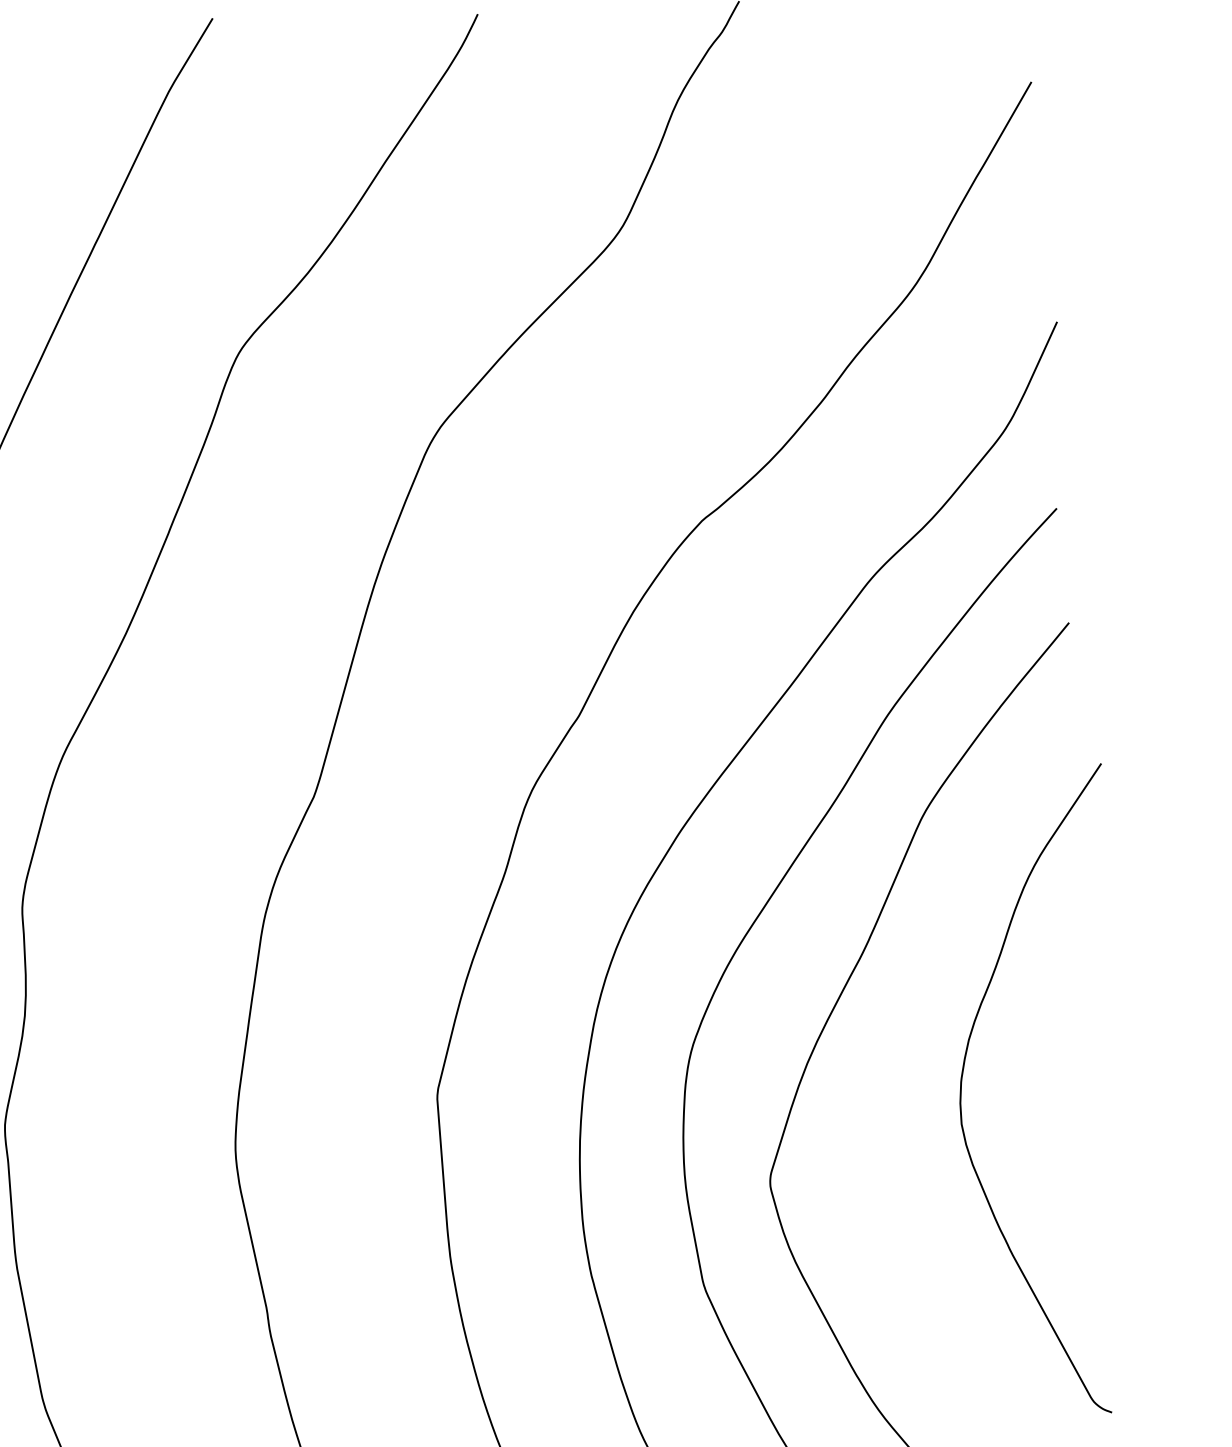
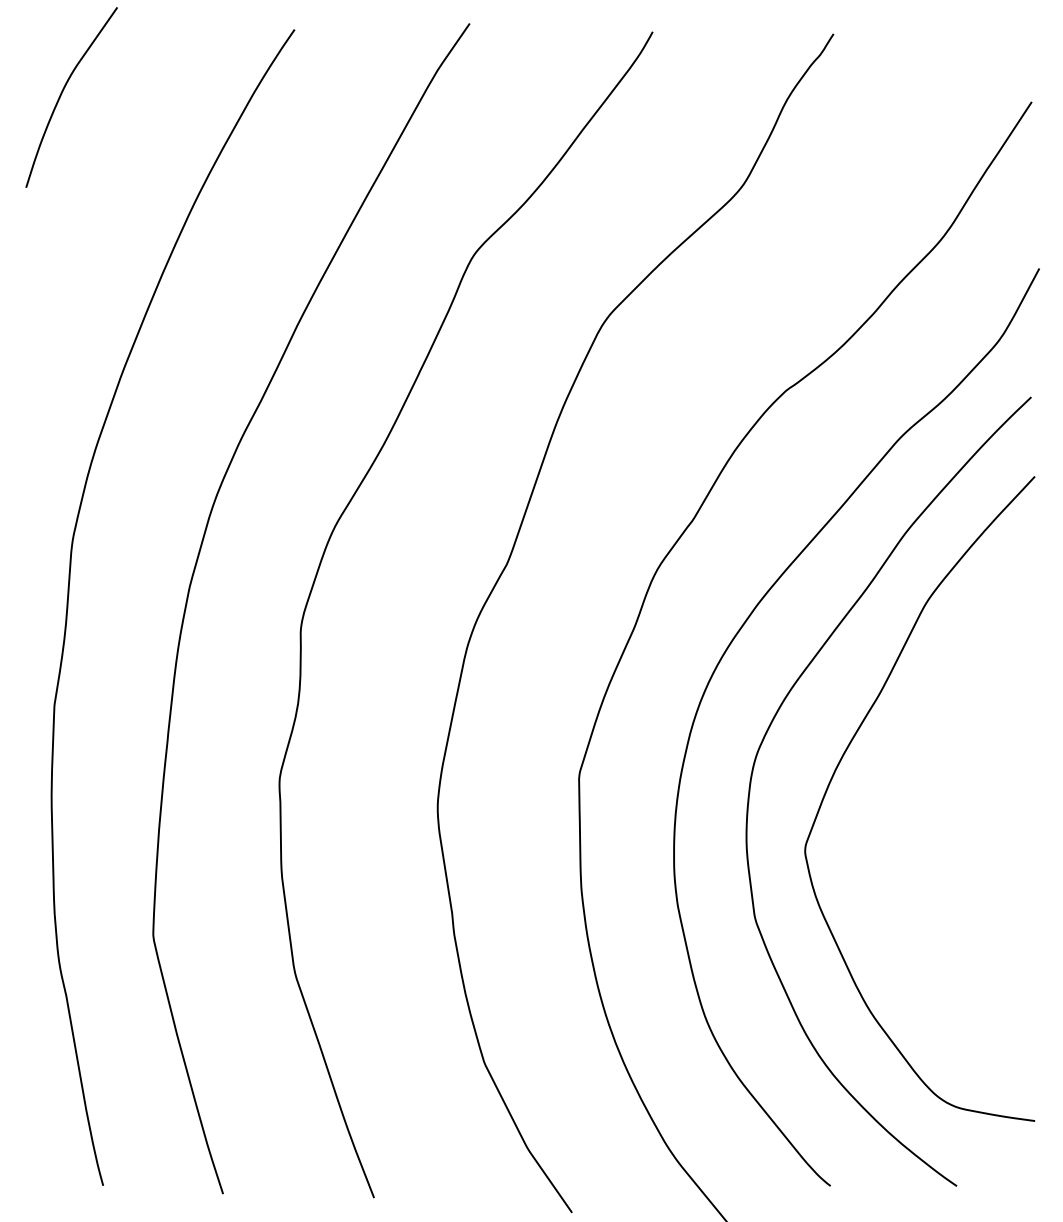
curve: (963, 1081) -> (942, 788), removed

